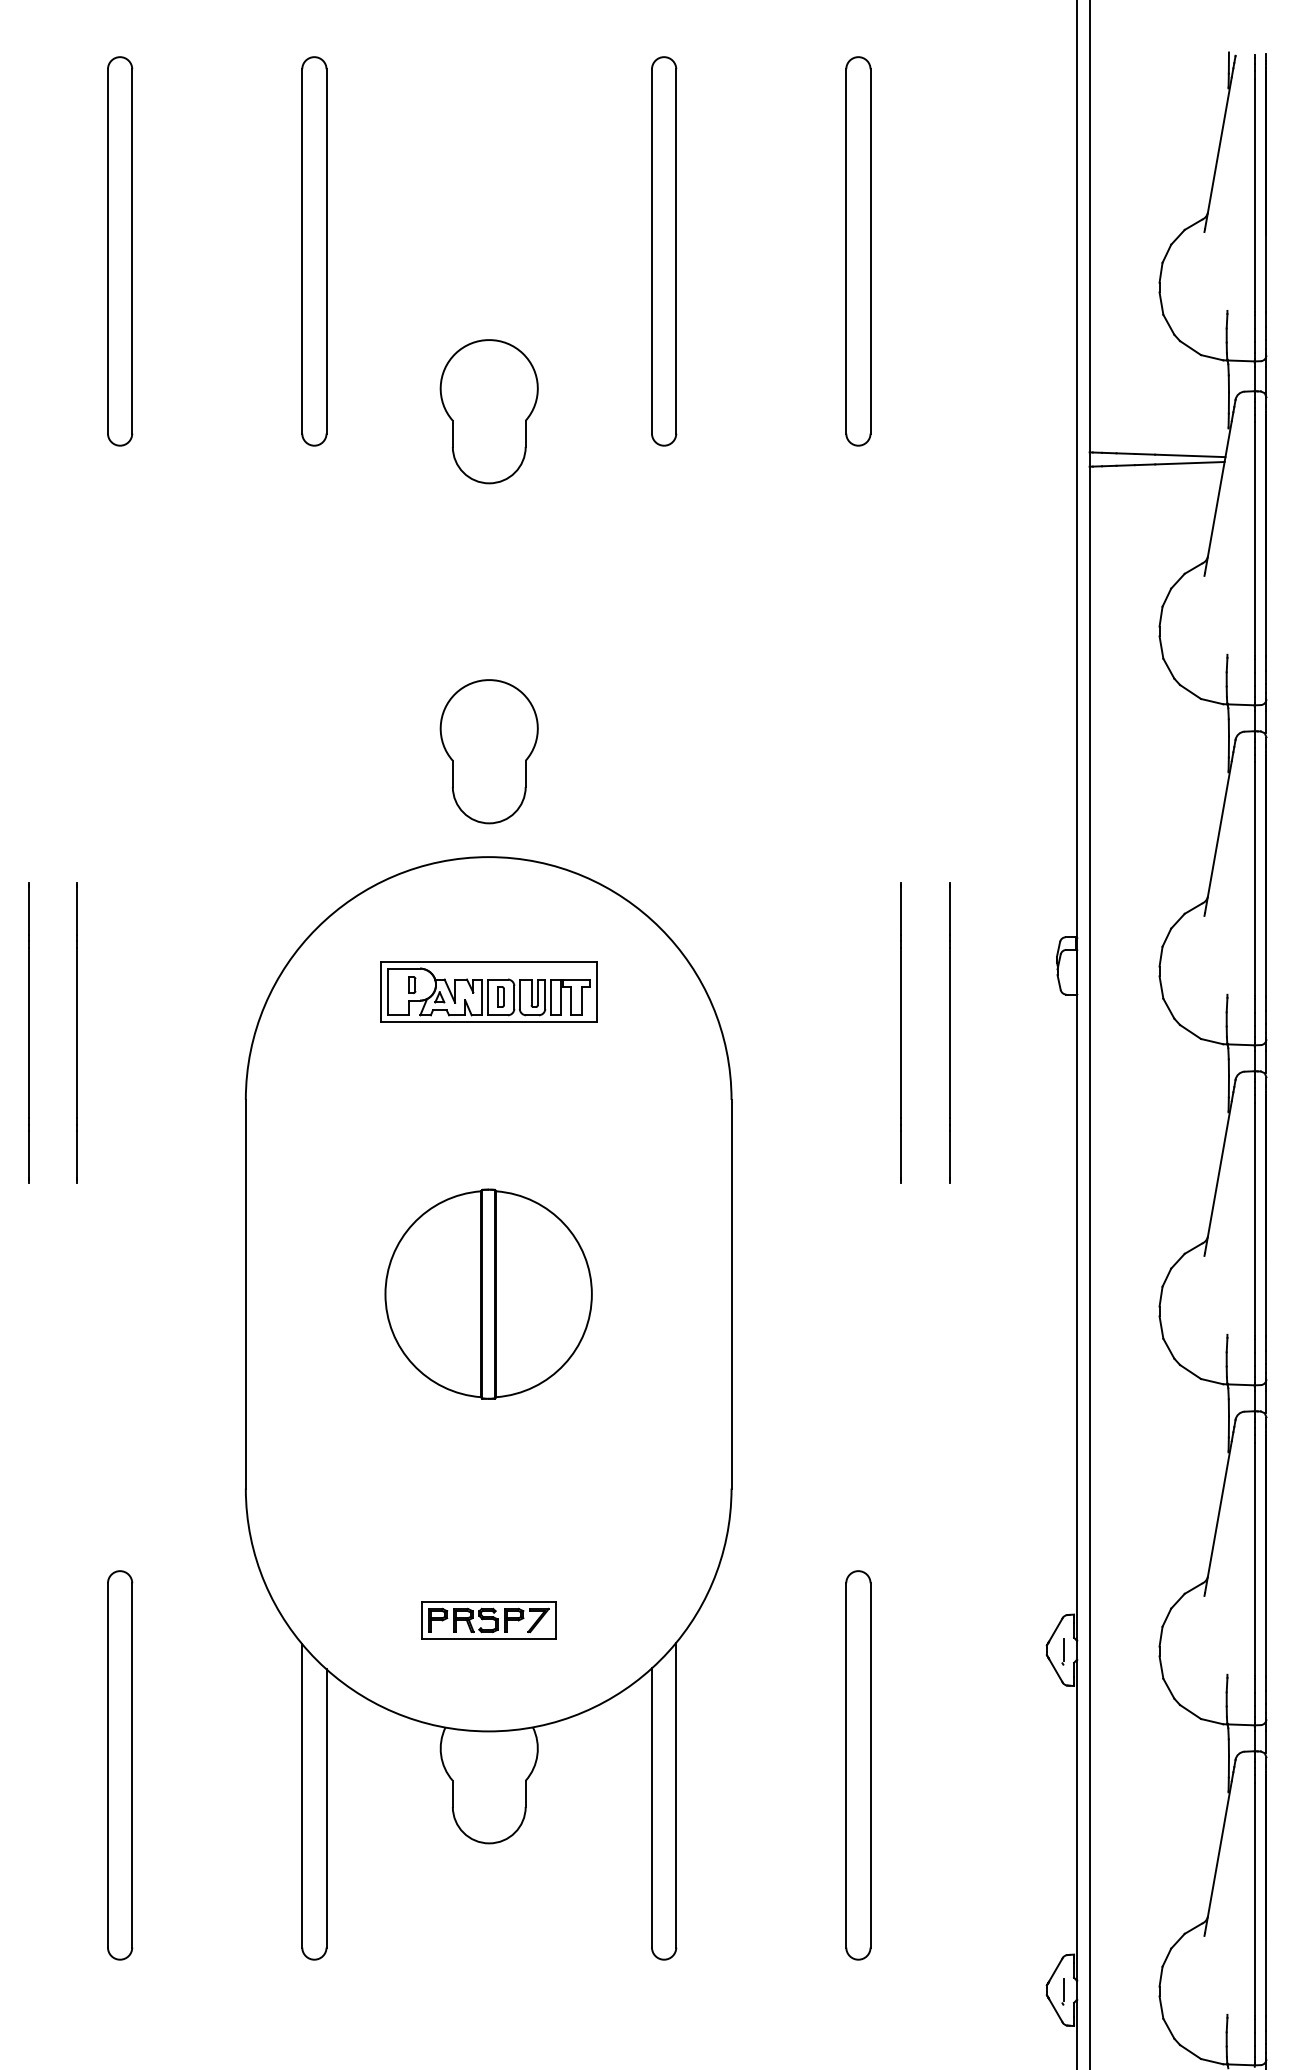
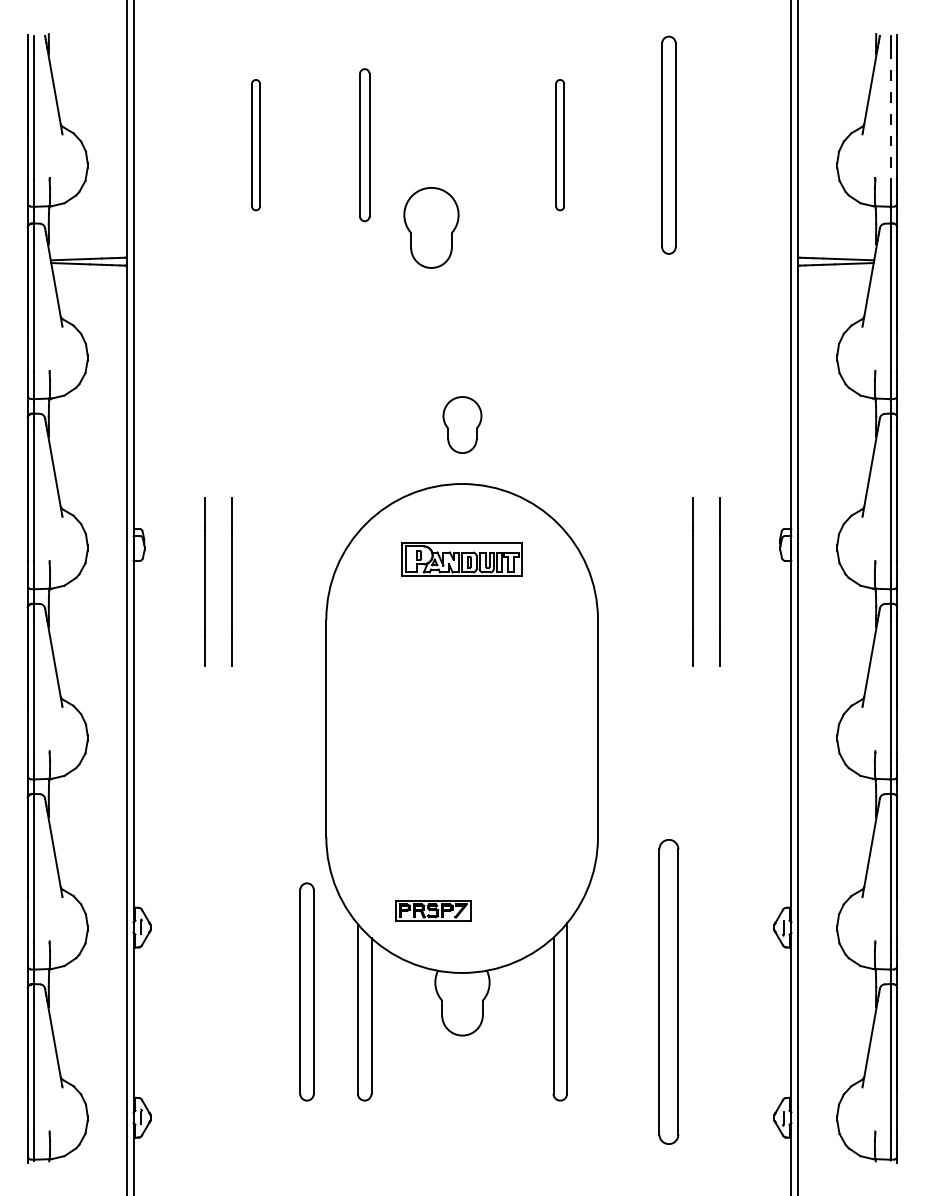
line: (1254, 196) -> (890, 114), solid -> dashed
part: (119, 250) -> (255, 144), size x0.6
part: (314, 250) -> (364, 144), size x0.7
part: (662, 250) -> (559, 144), size x0.6
part: (489, 410) -> (431, 227), moved
part: (489, 750) -> (462, 424), size x0.7
part: (487, 1294) -> (461, 728), removed
part: (489, 1619) -> (433, 910), moved
part: (119, 1764) -> (306, 991), moved
part: (857, 1764) -> (668, 991), size x1.4

